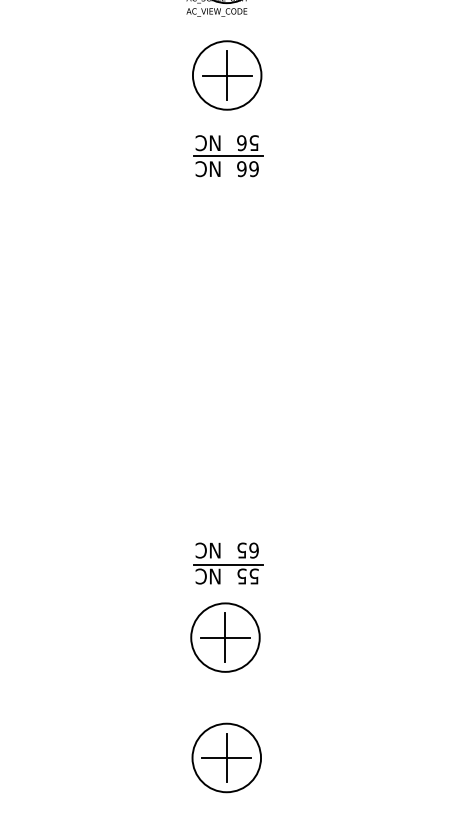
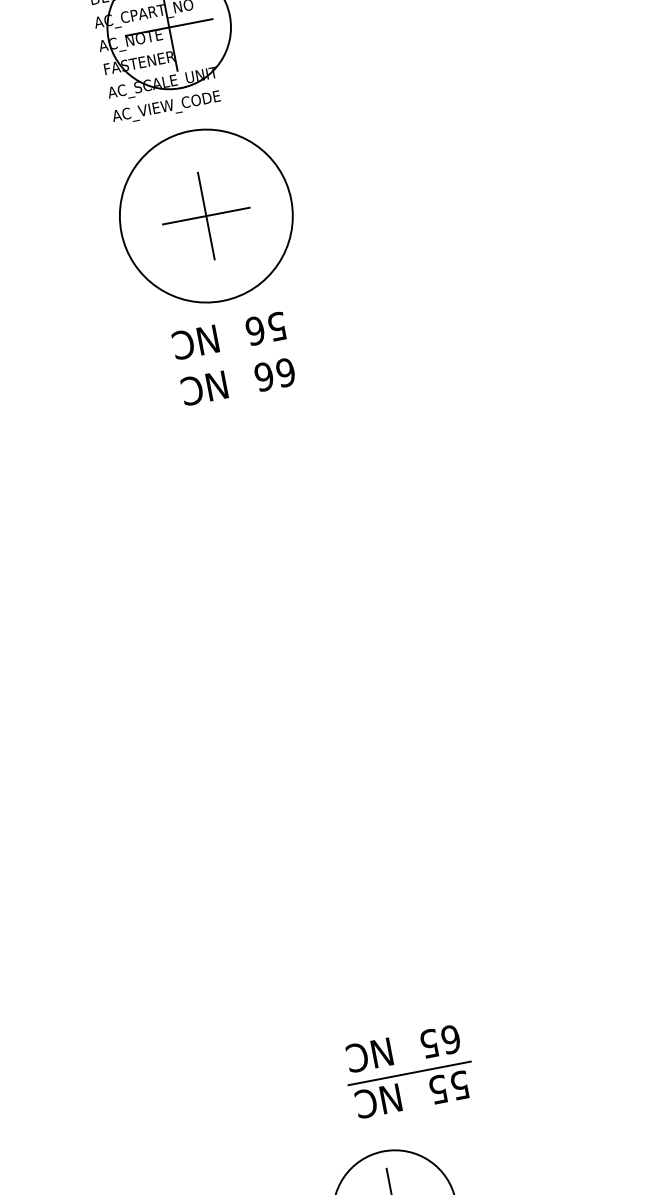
circle: (226, 75) -> (205, 216), size x1.4
line: (227, 155) -> (234, 357), removed
part: (228, 563) -> (410, 1071), moved

